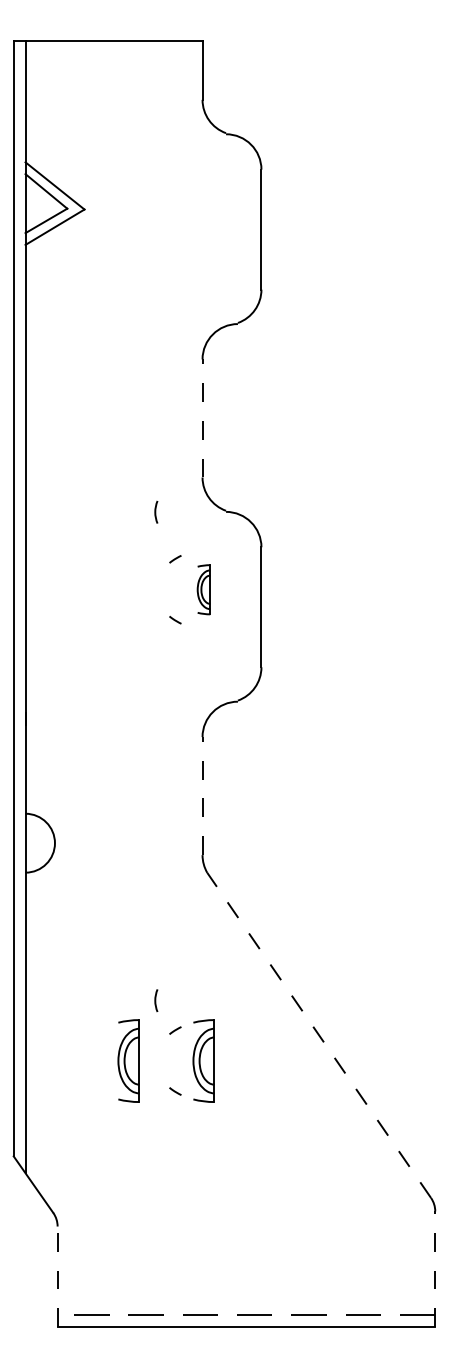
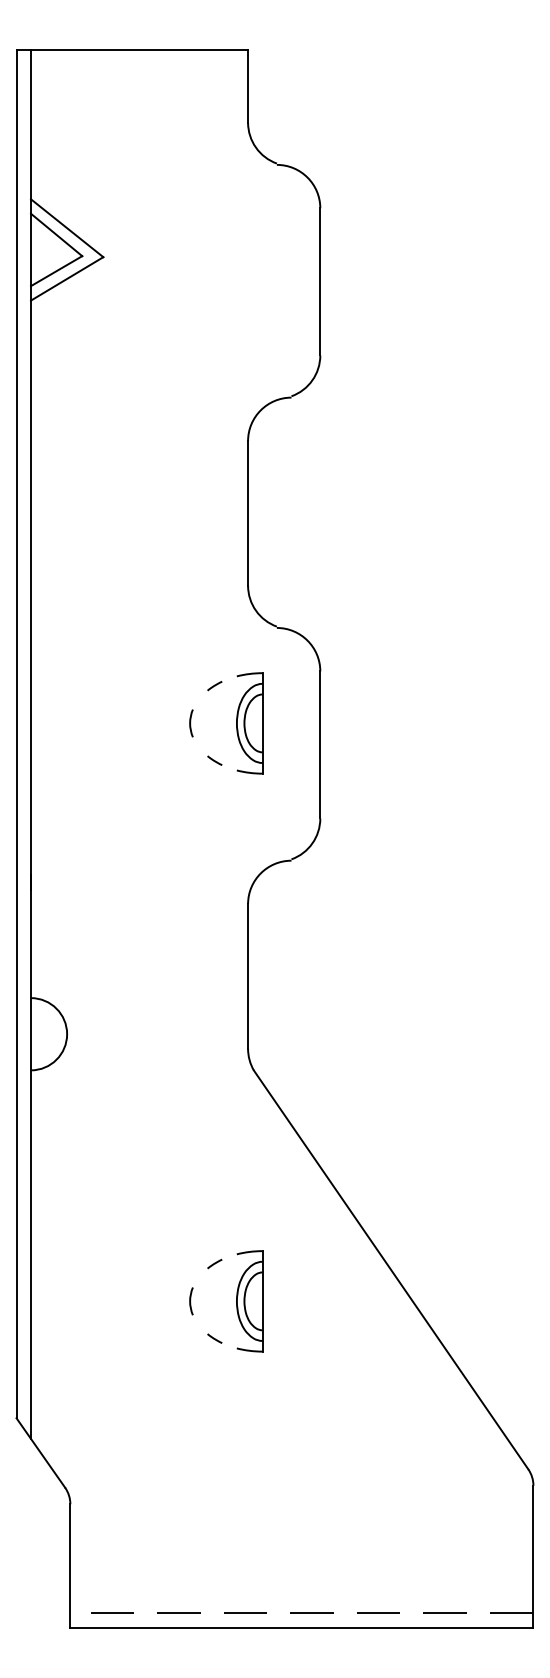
line: (202, 417) -> (248, 512), dashed -> solid
curve: (156, 511) -> (191, 722), moved
part: (203, 589) -> (249, 723), size x1.67
line: (202, 795) -> (248, 975), dashed -> solid
curve: (156, 1000) -> (191, 1300), moved
line: (319, 1035) -> (391, 1269), dashed -> solid
part: (128, 1061) -> (157, 1301), removed
line: (435, 1269) -> (533, 1556), dashed -> solid
line: (57, 1276) -> (70, 1565), dashed -> solid

